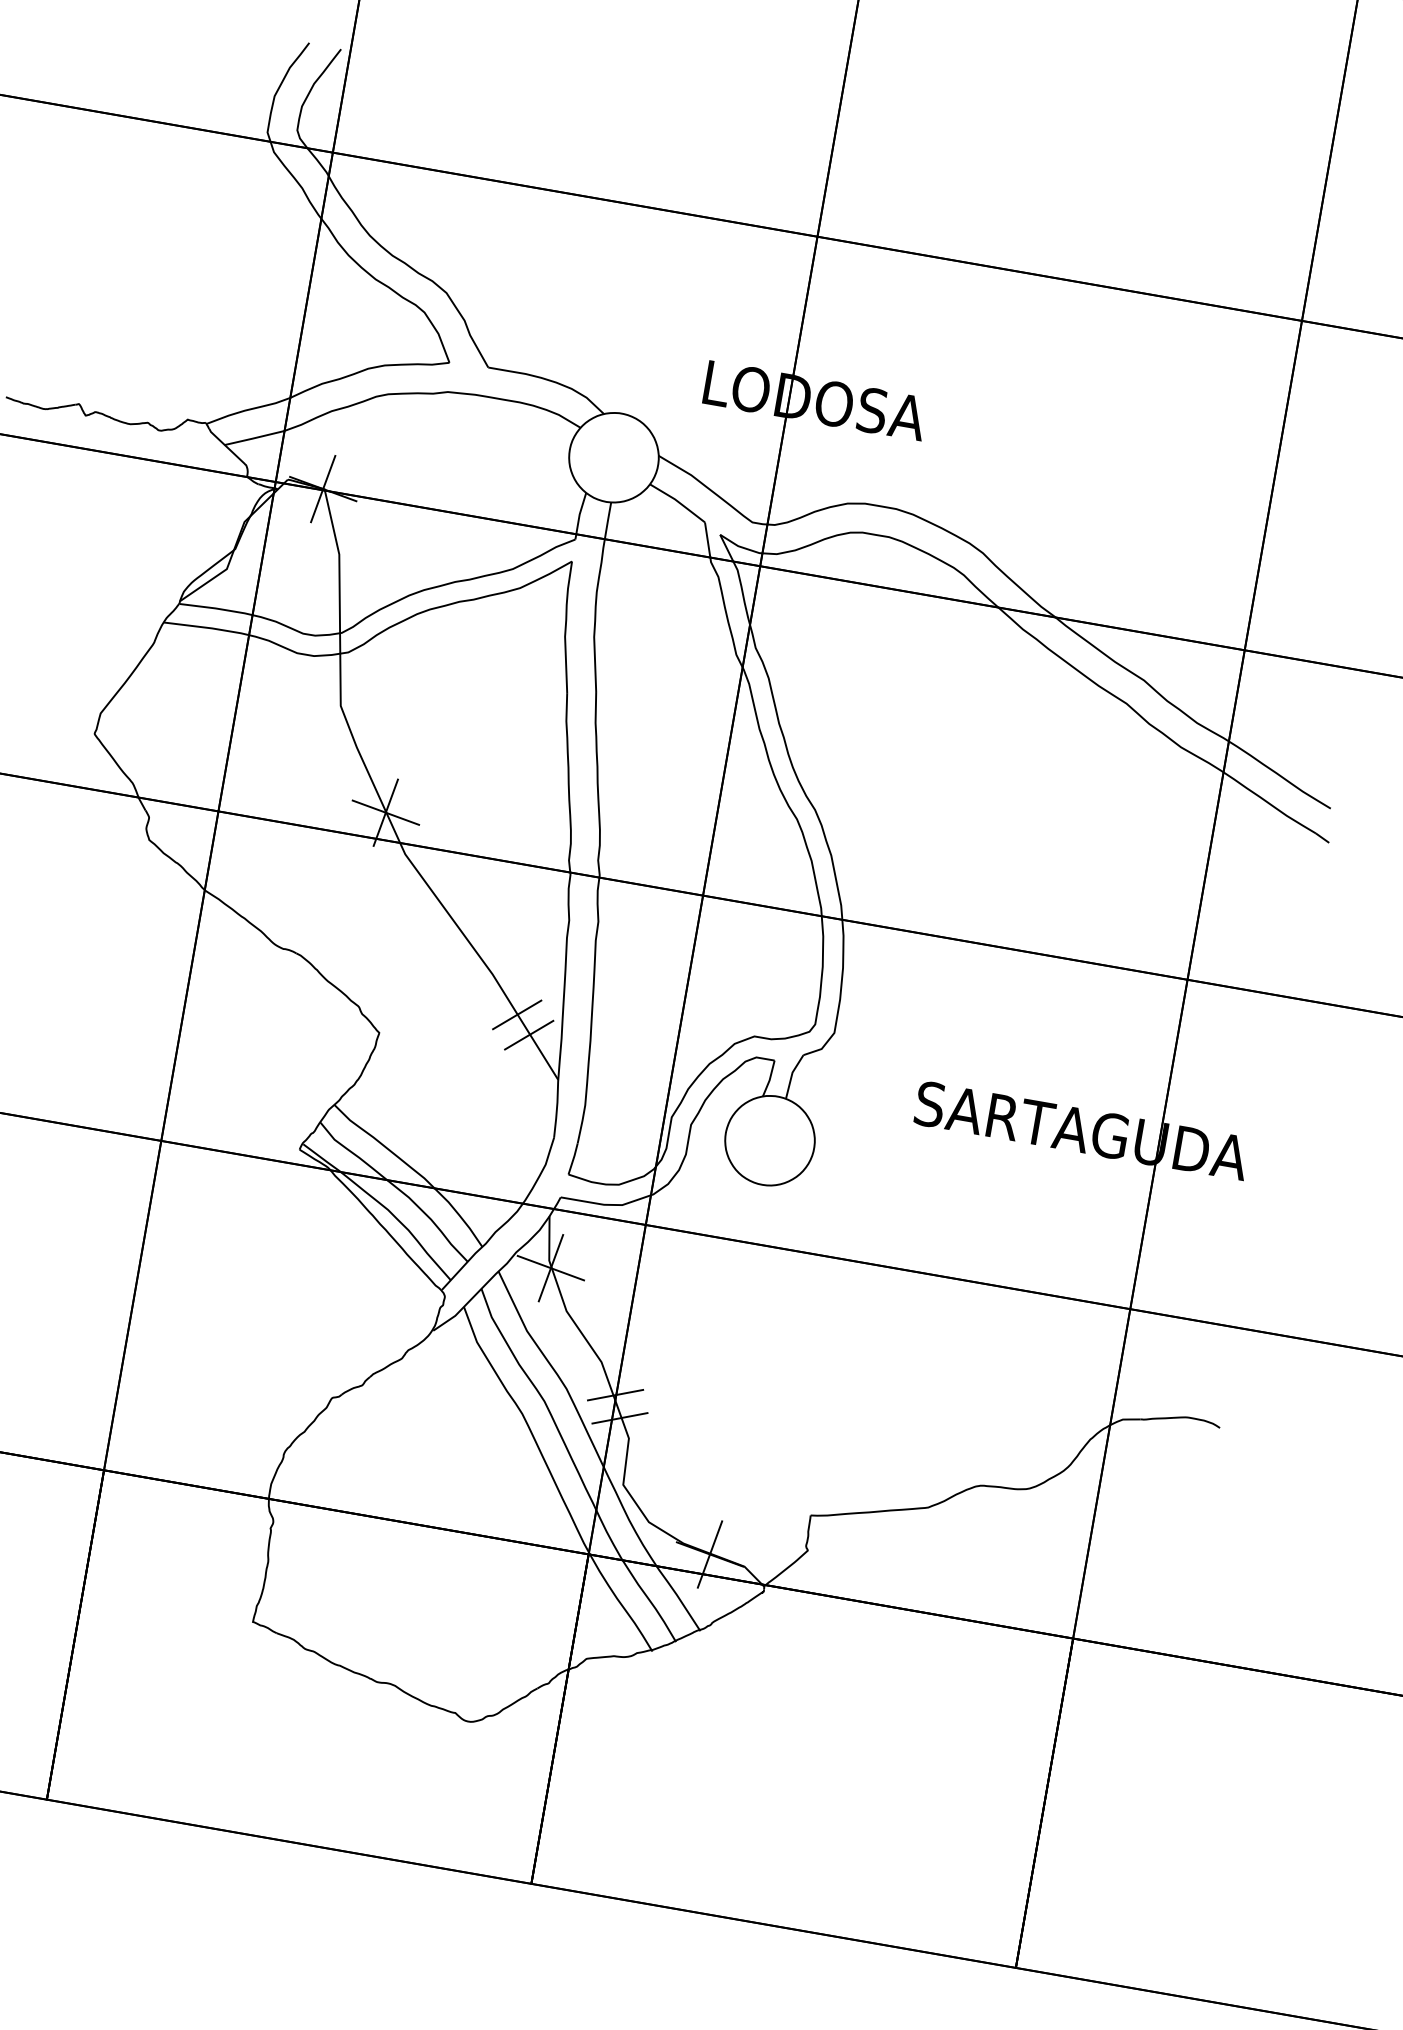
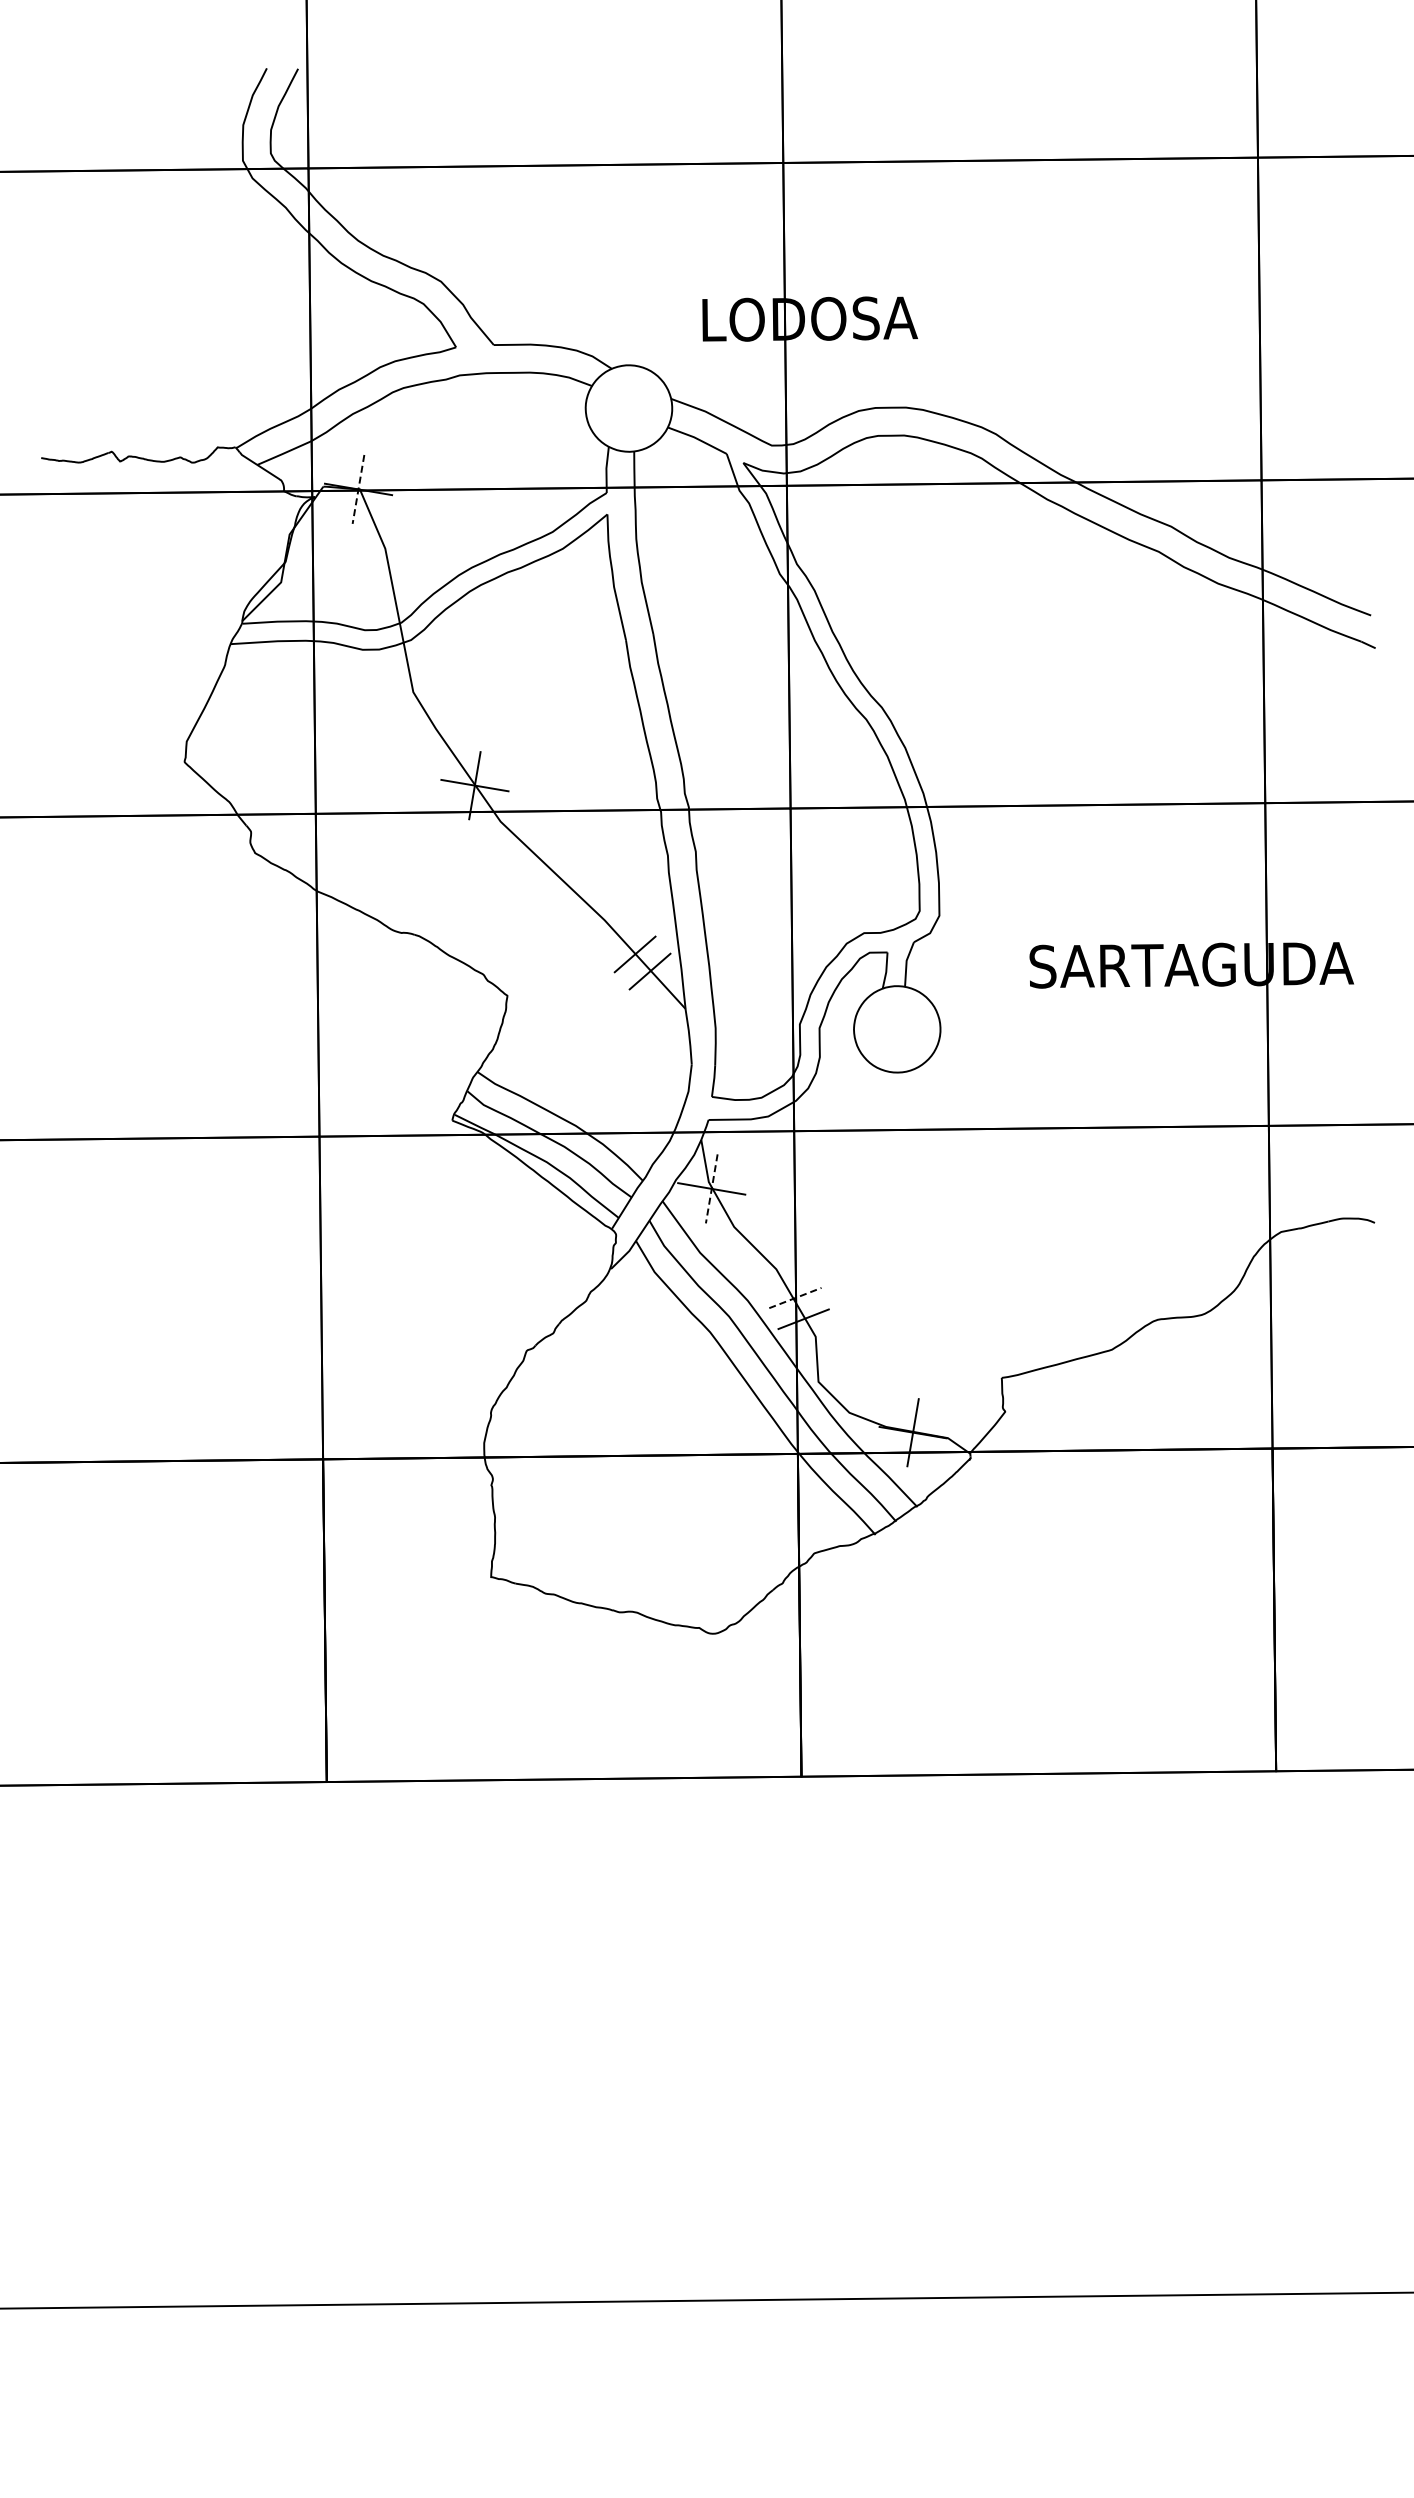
line: (323, 489) -> (358, 489), solid -> dashed
line: (550, 1268) -> (711, 1189), solid -> dashed
line: (615, 1394) -> (795, 1297), solid -> dashed

